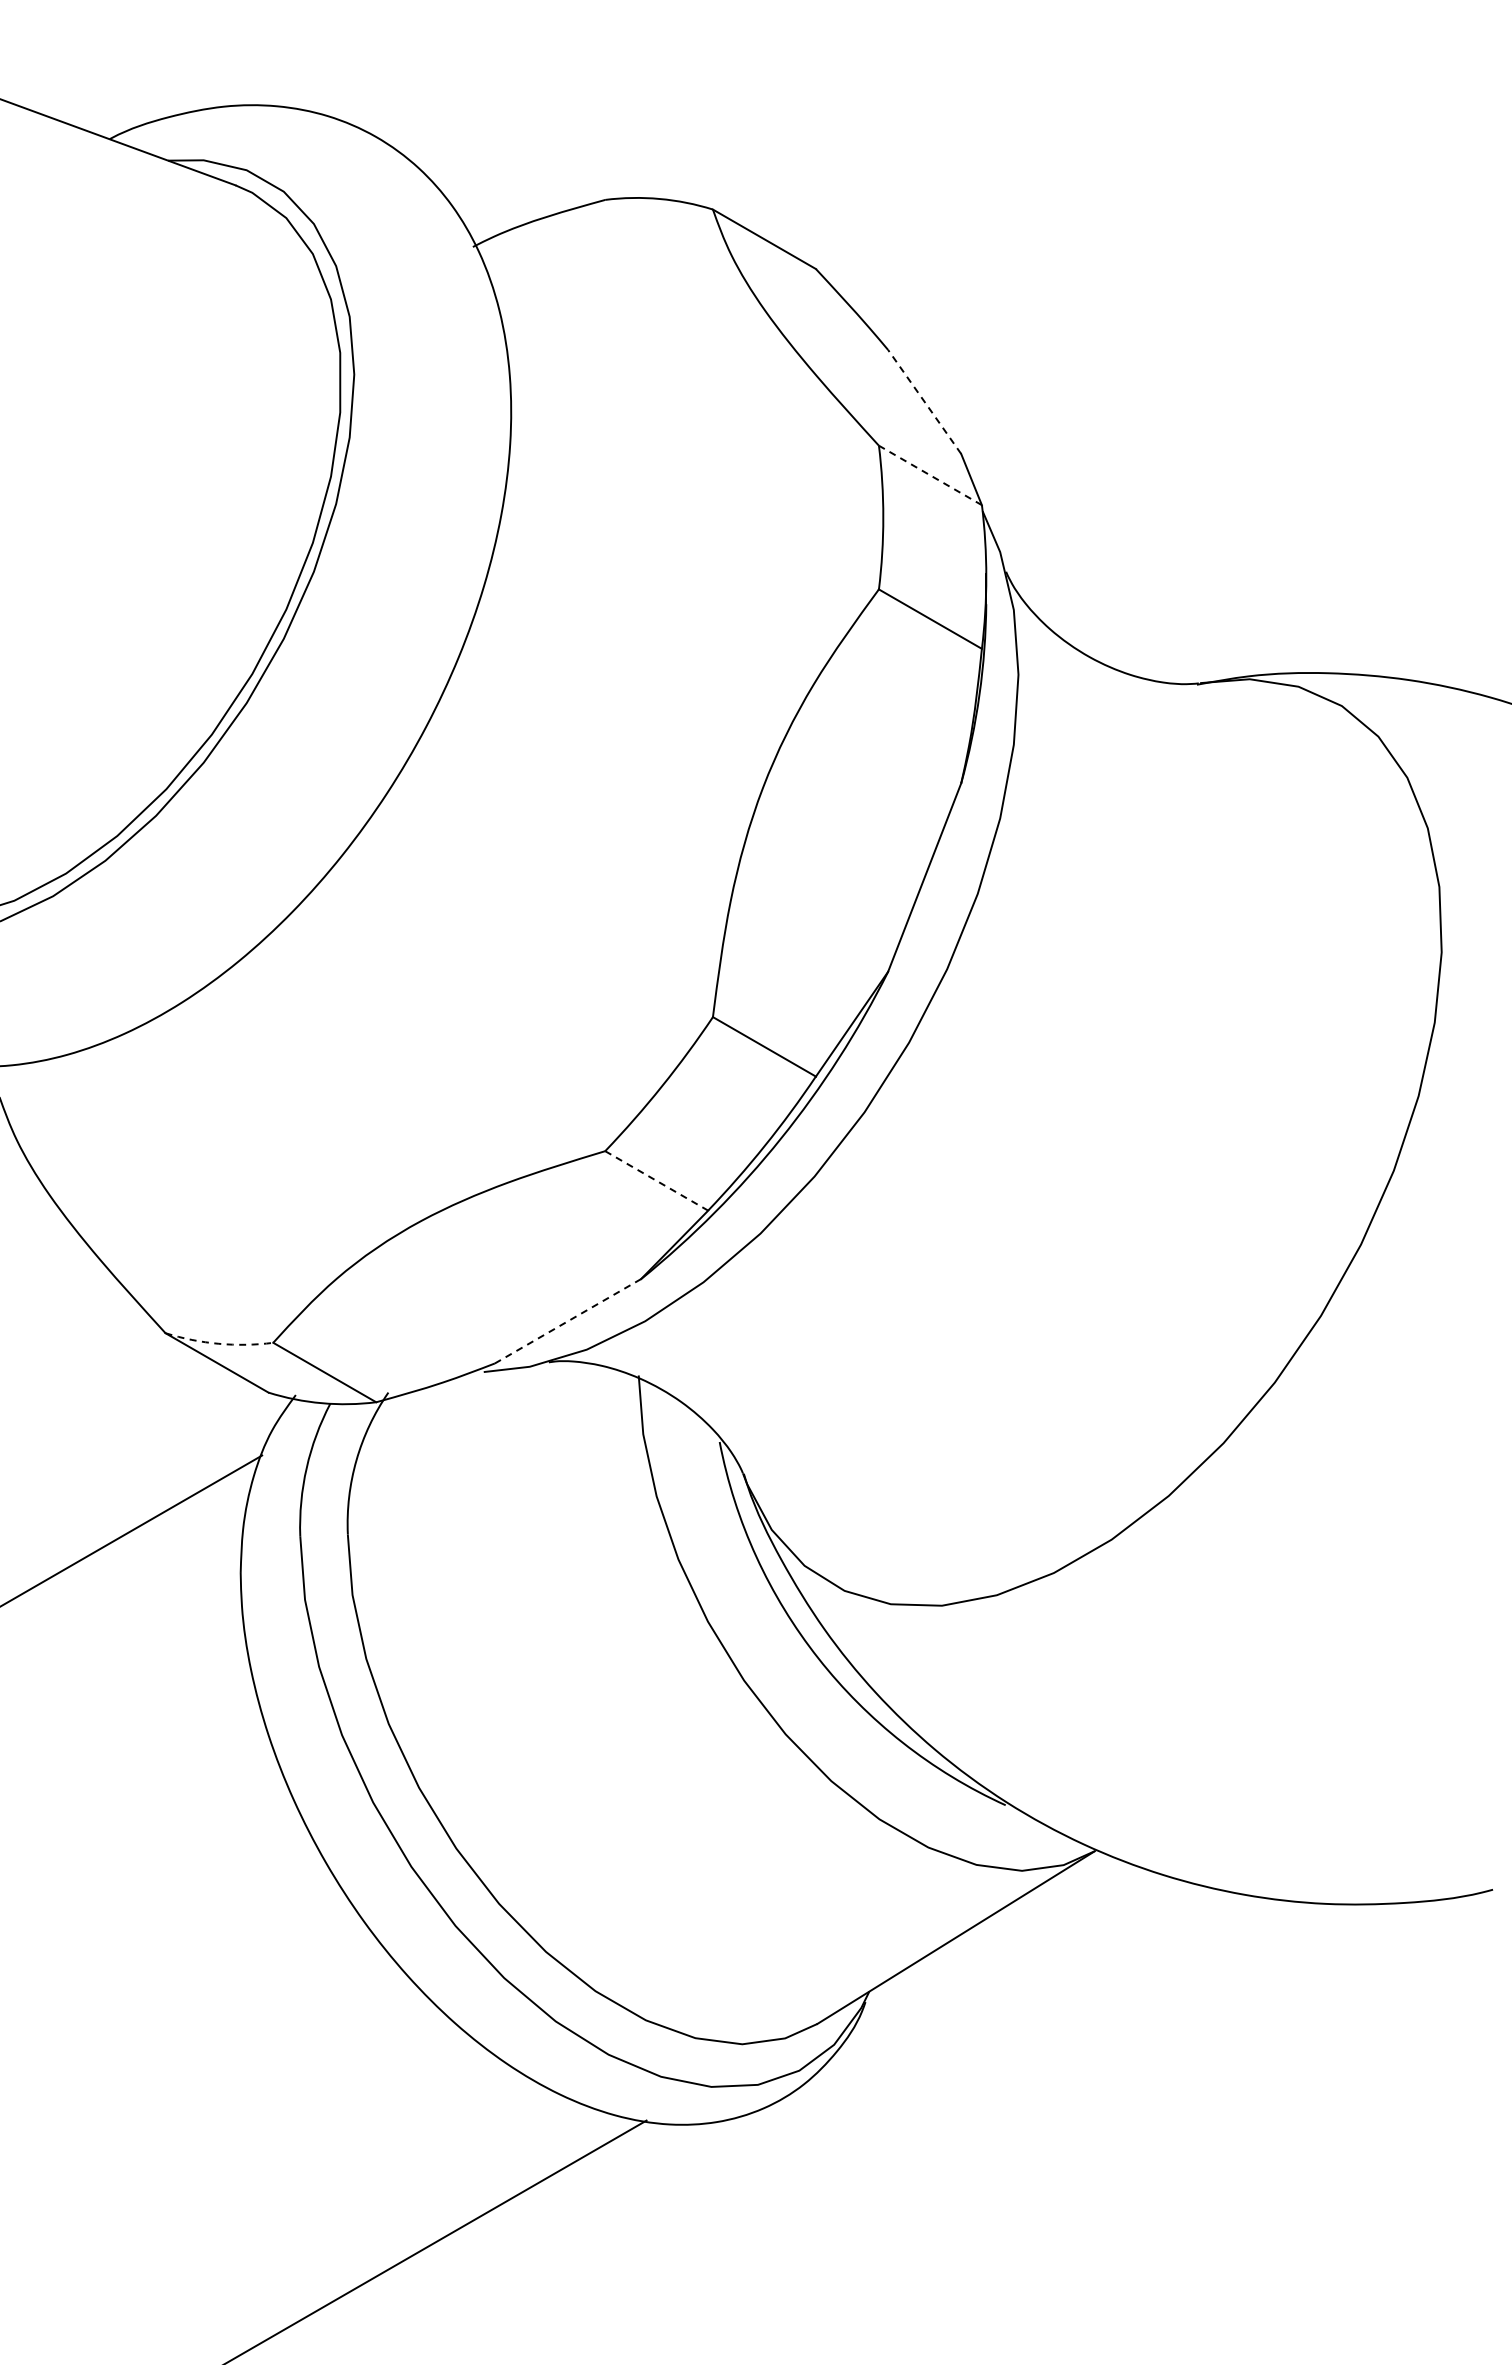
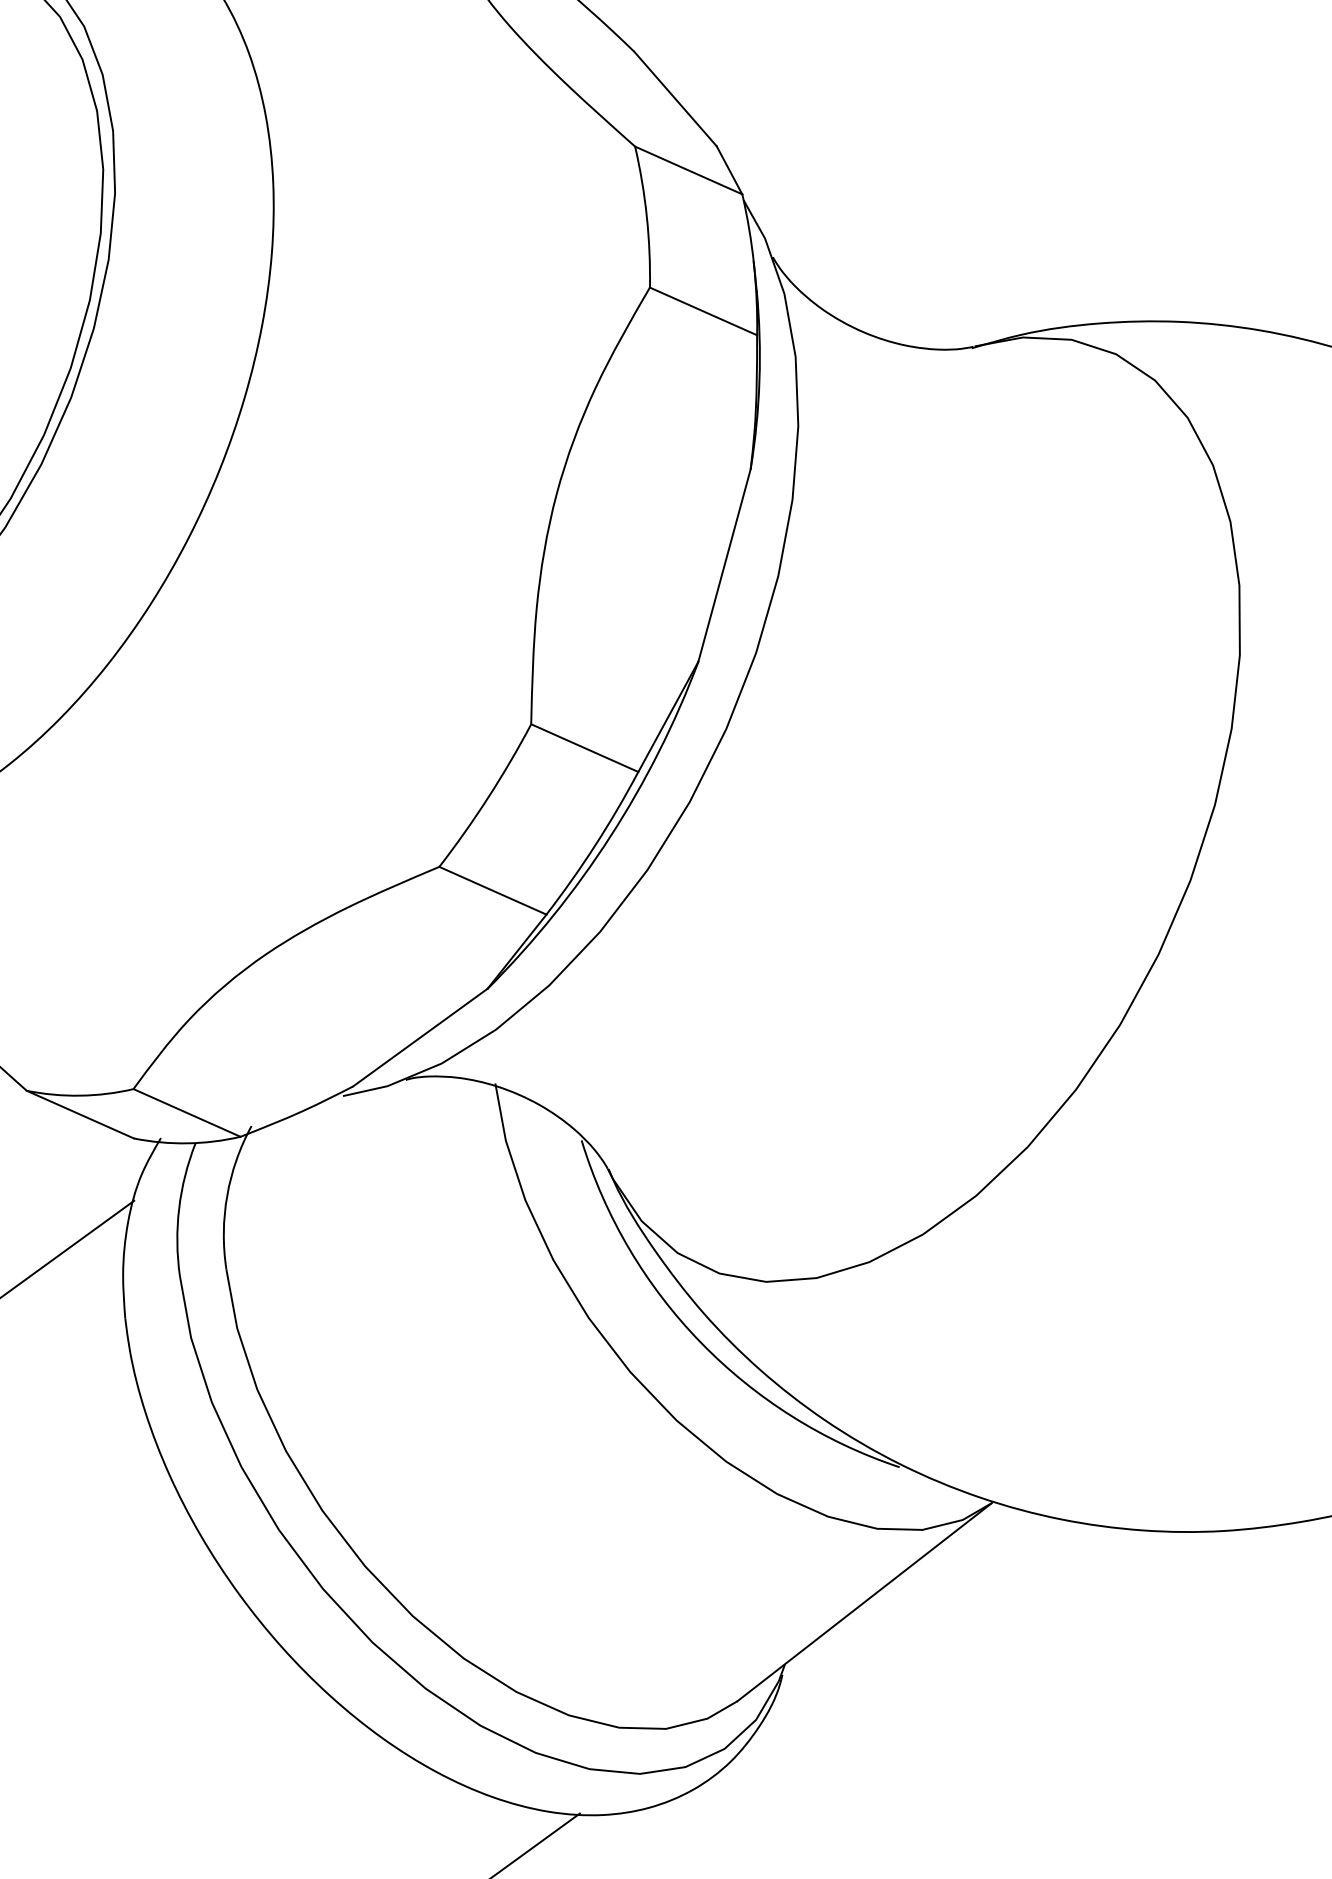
line: (924, 401) -> (675, 98), dashed -> solid
line: (929, 475) -> (687, 170), dashed -> solid
line: (657, 1181) -> (493, 891), dashed -> solid
line: (568, 1321) -> (420, 1037), dashed -> solid
arc: (218, 1343) -> (79, 1095), dashed -> solid

